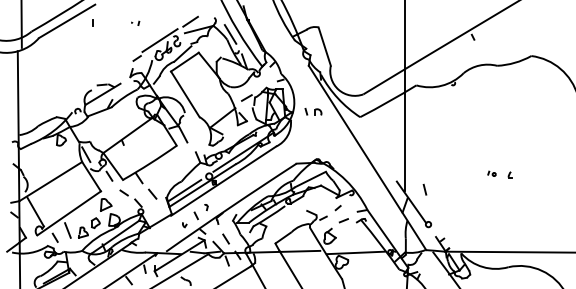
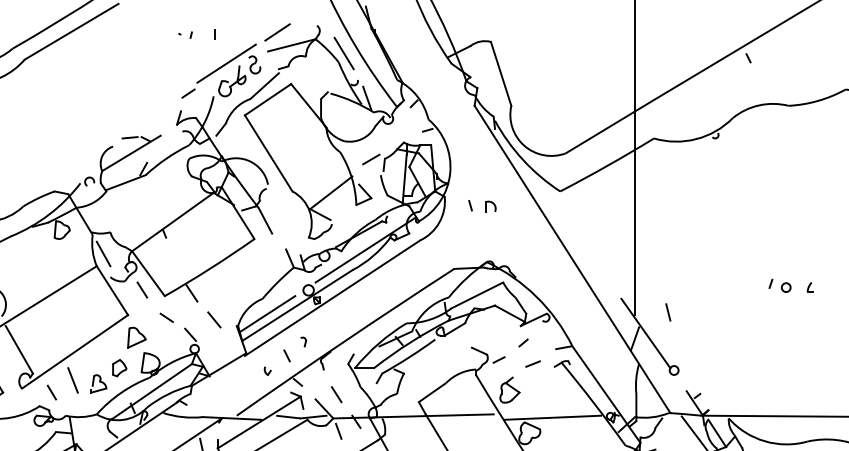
line: (92, 22) -> (214, 33), moved
part: (313, 111) -> (482, 205), moved
part: (491, 173) -> (779, 285), size x1.67

